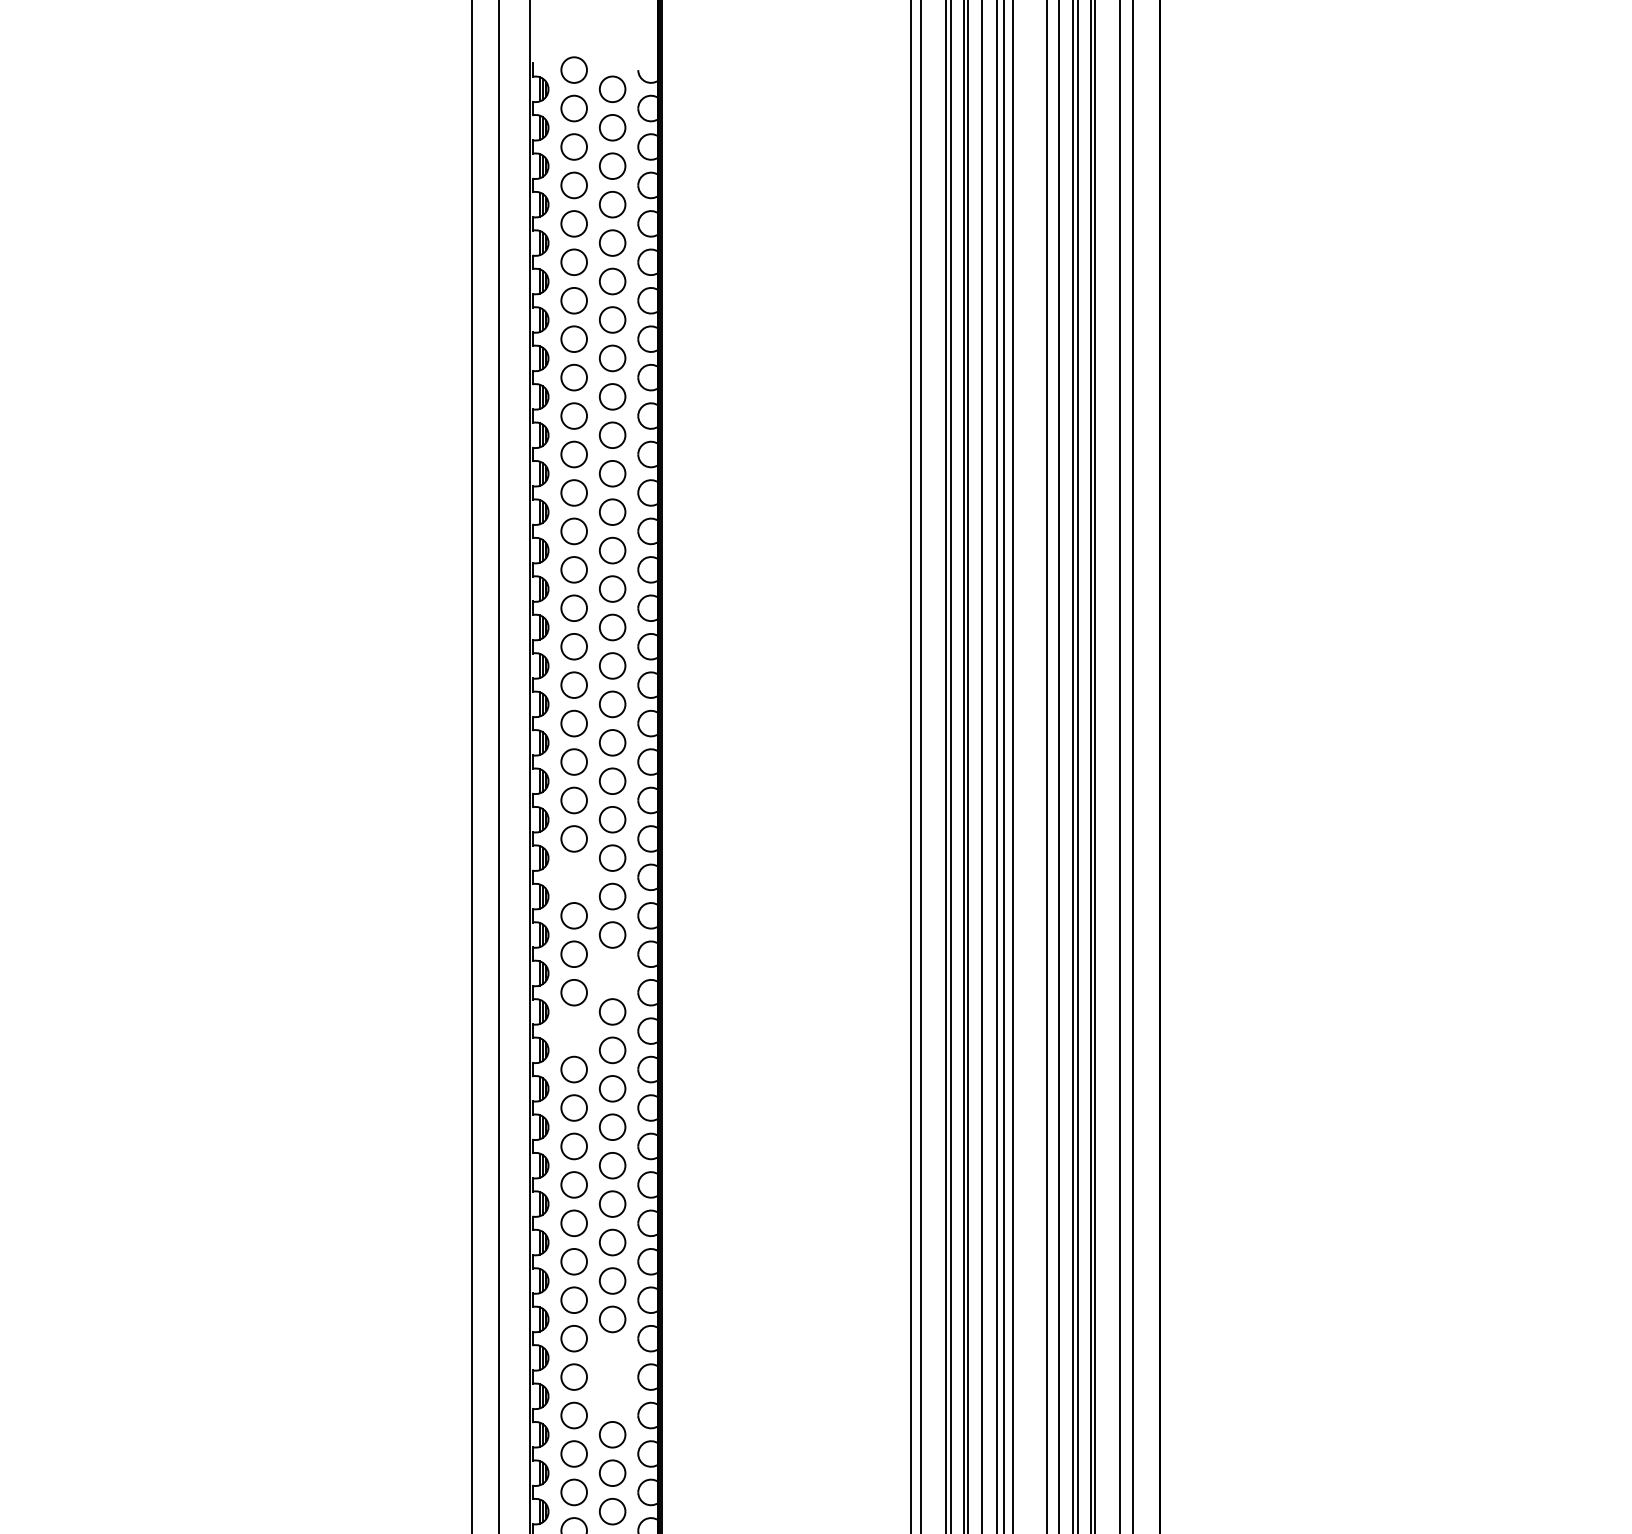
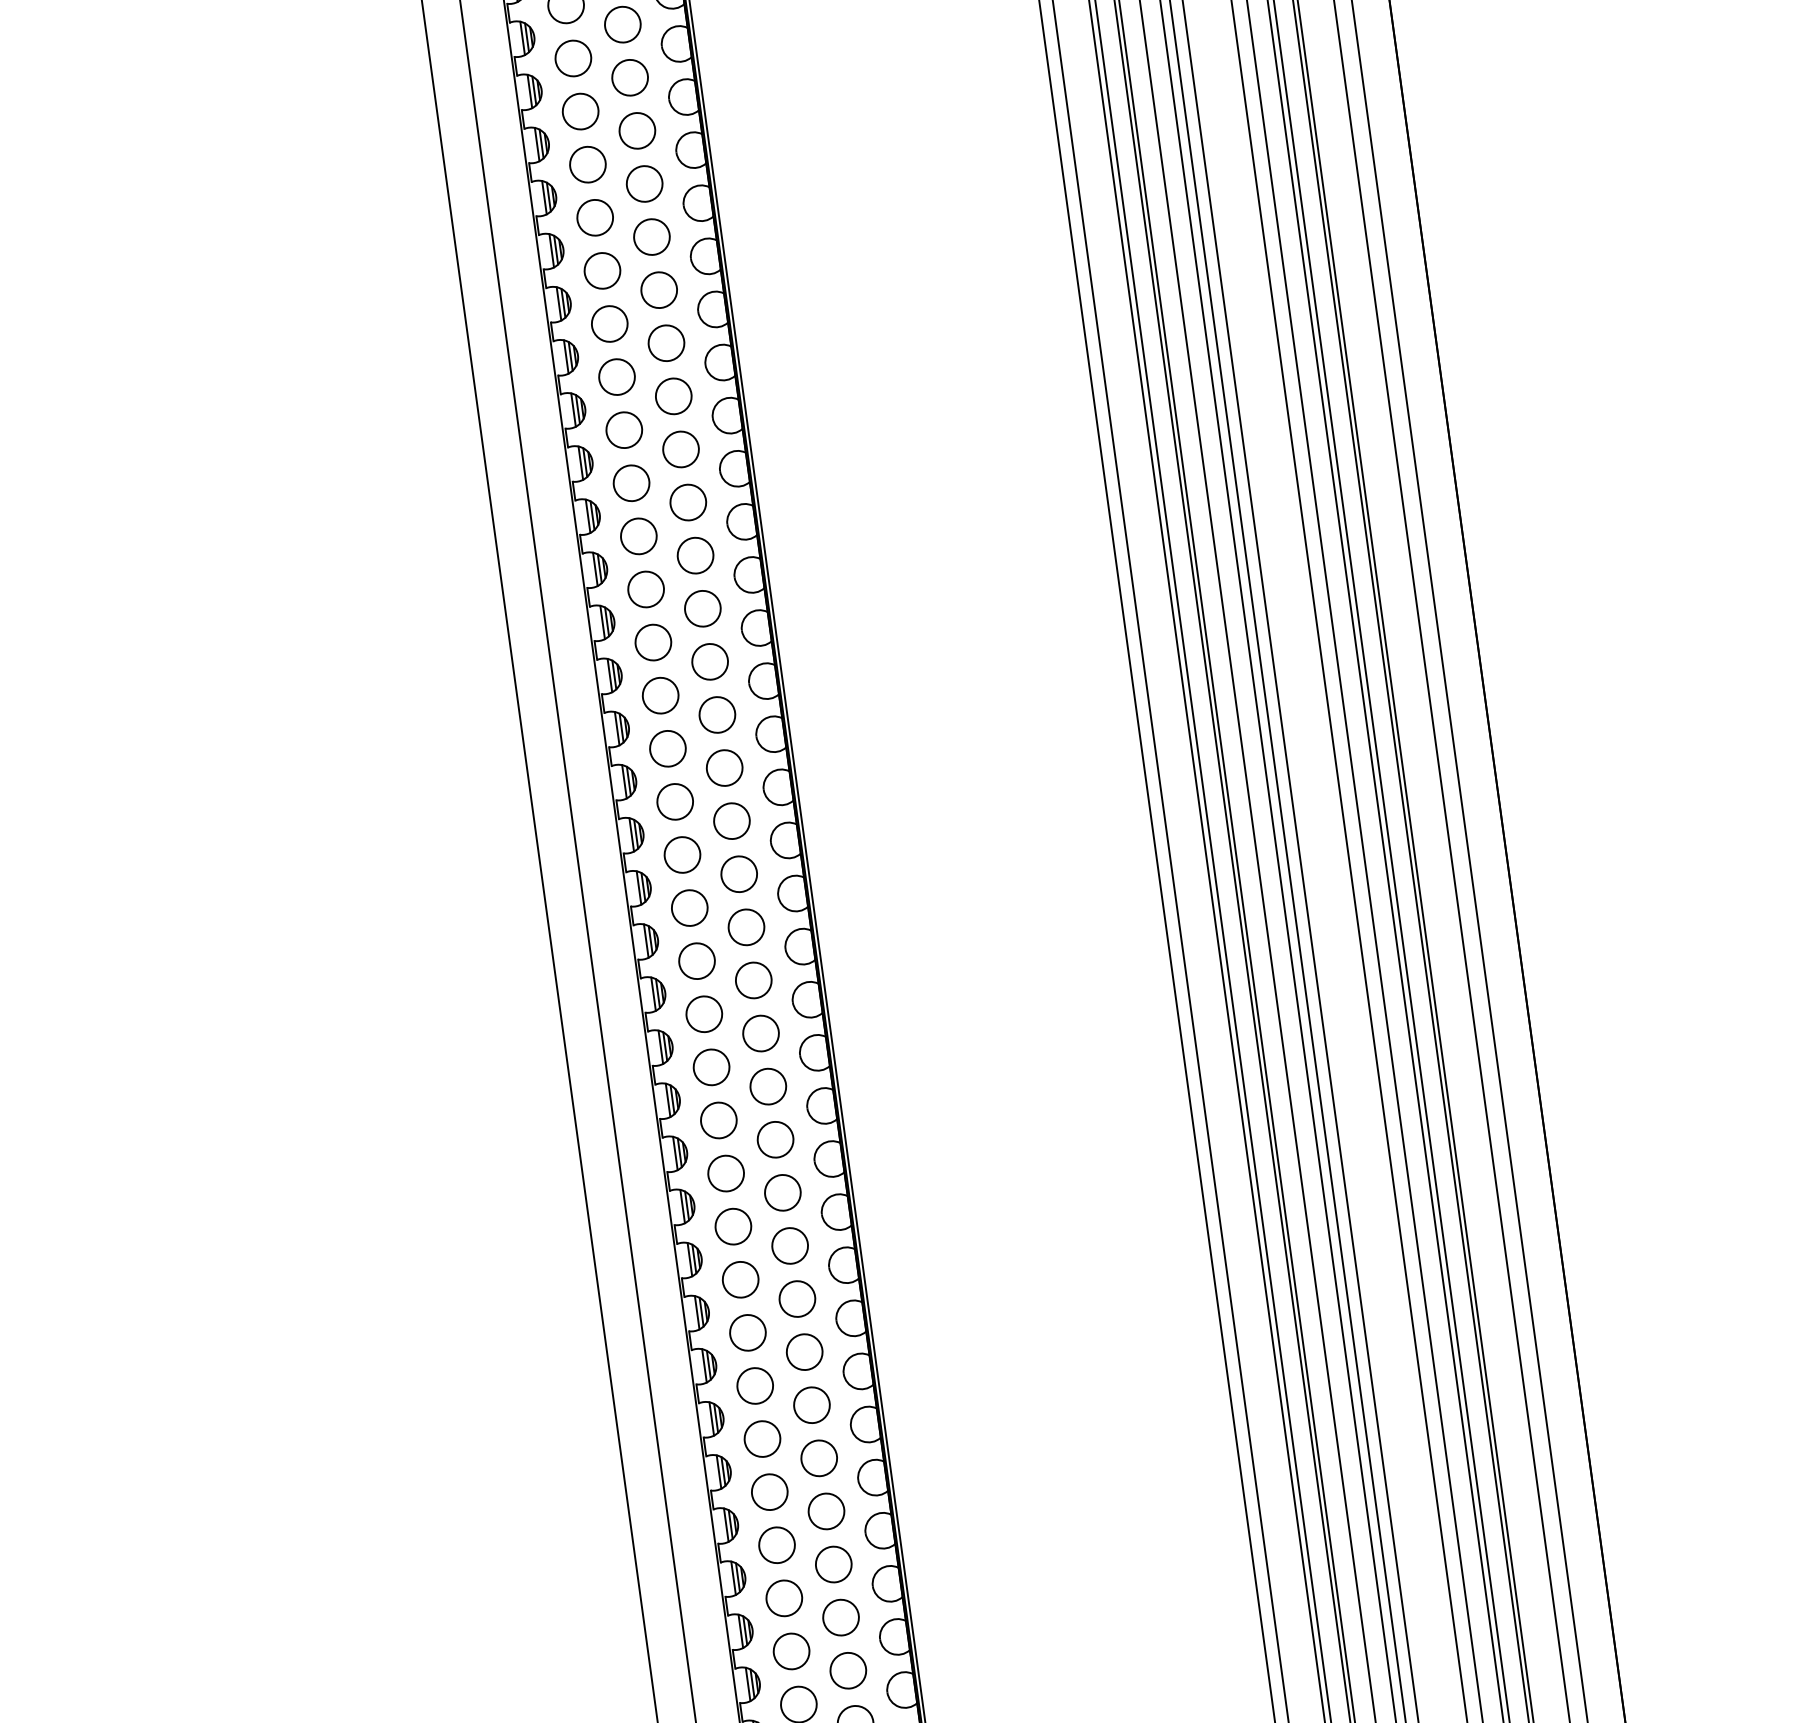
circle: (573, 877) -> (696, 961), added
circle: (612, 973) -> (768, 1086), added
circle: (573, 1030) -> (725, 1172), added
circle: (612, 1357) -> (840, 1617), added
circle: (612, 1395) -> (847, 1669), added

